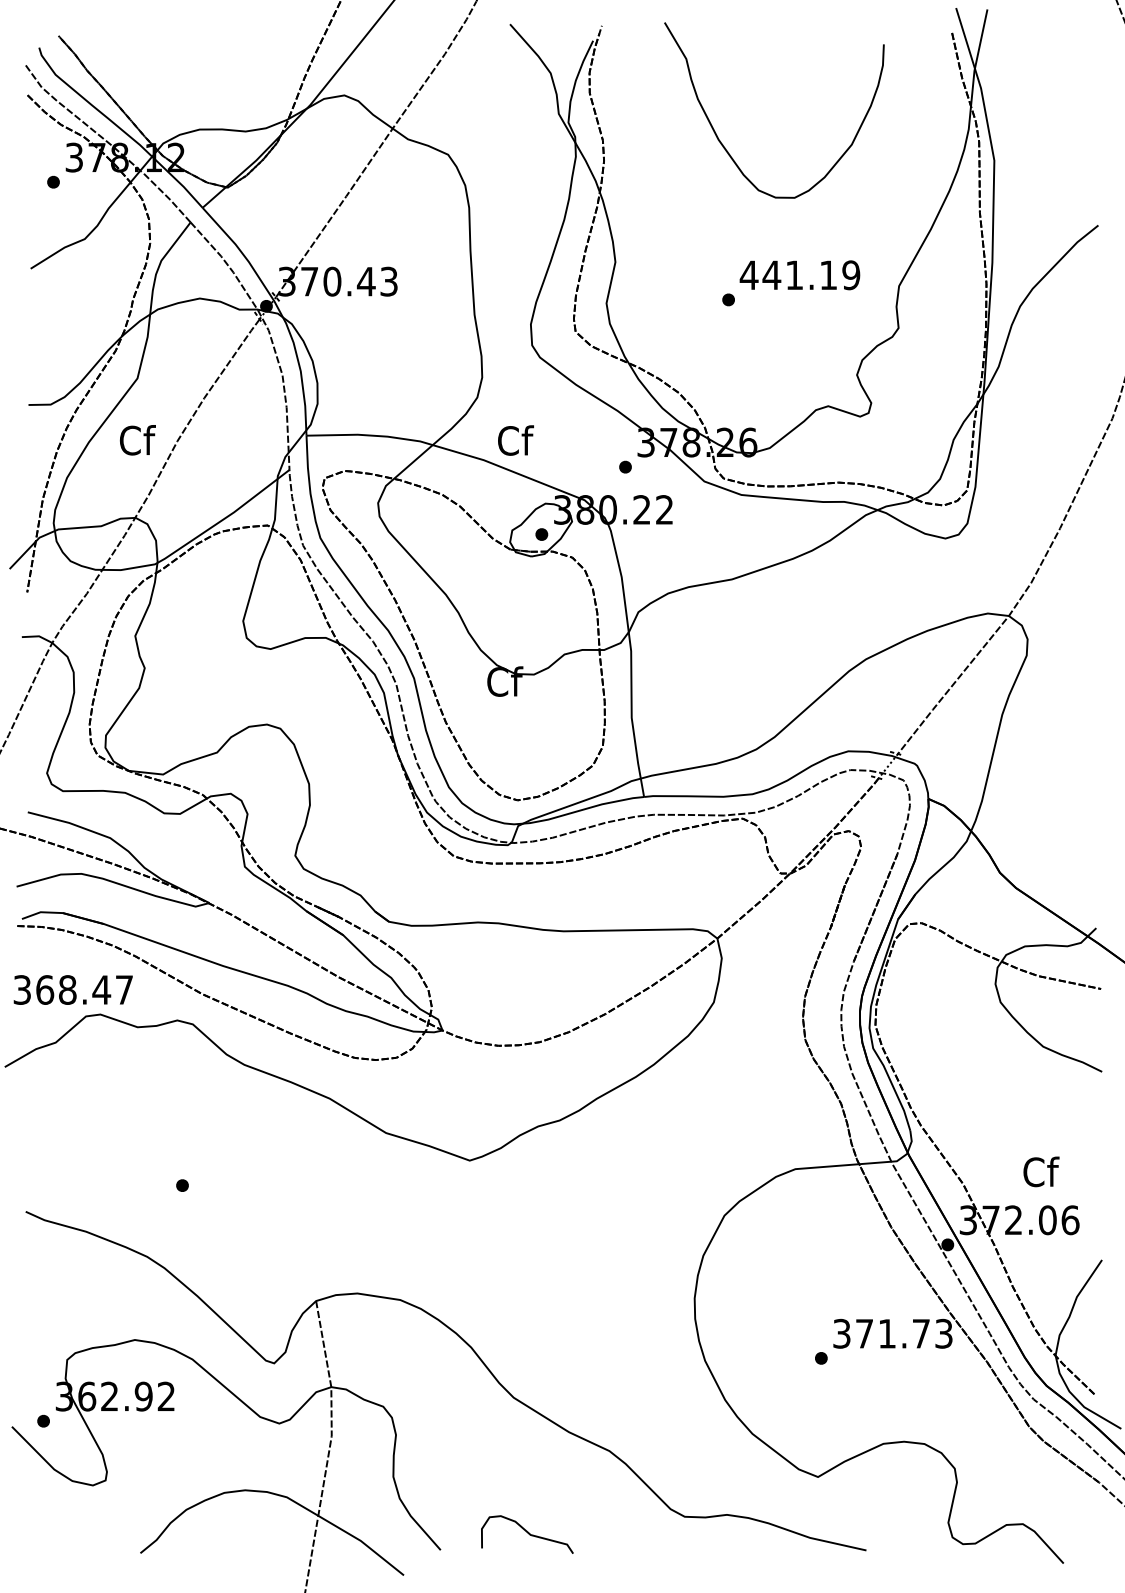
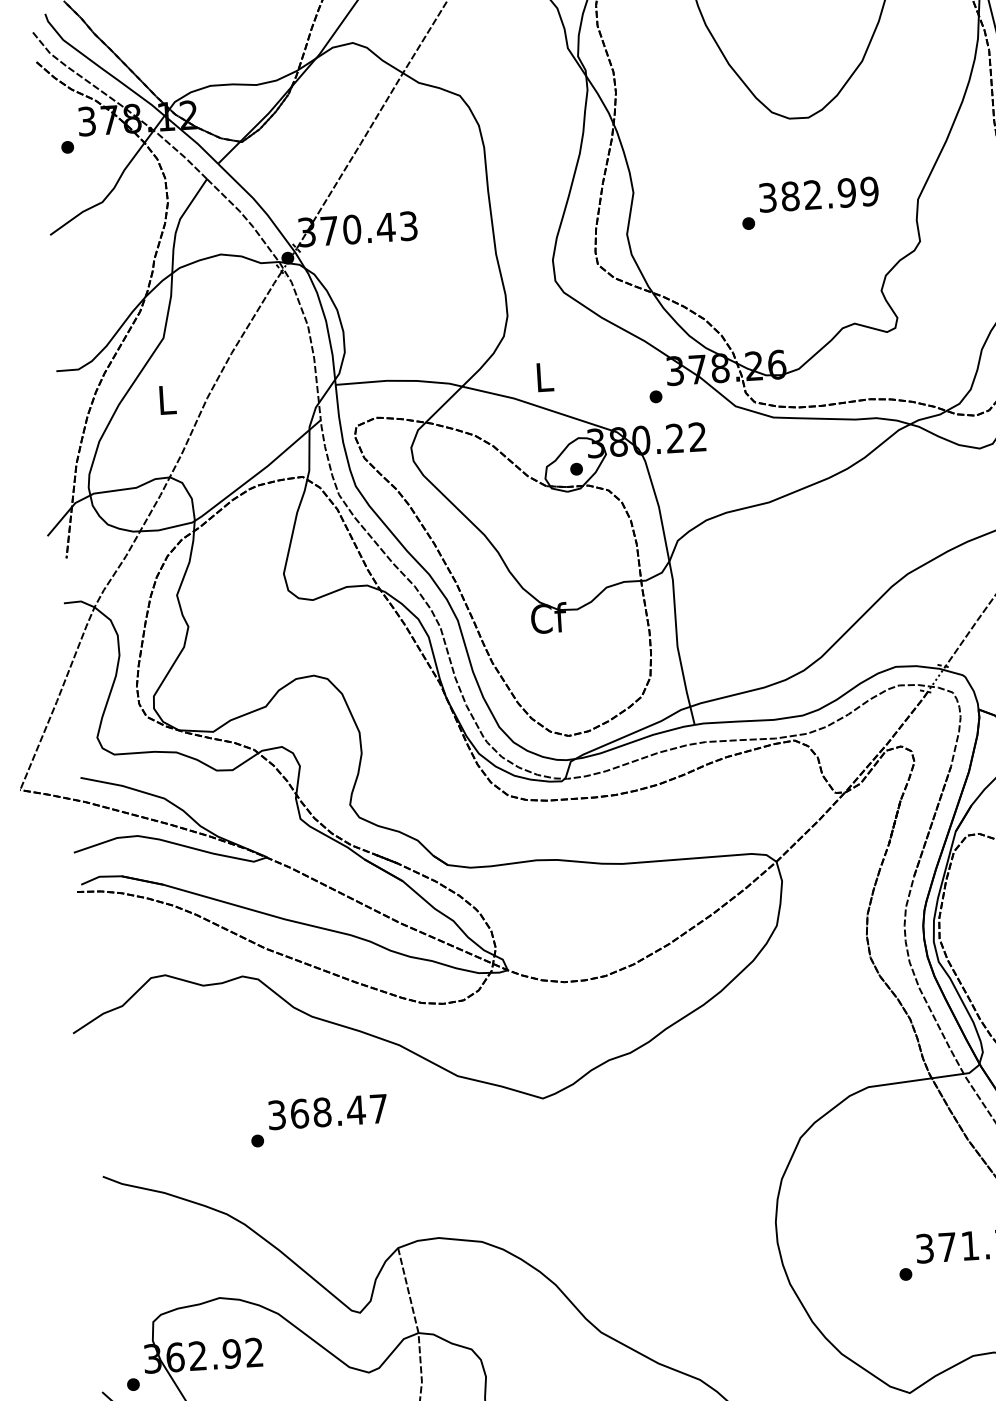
text: (788, 275) -> (807, 195), 441.19 -> 382.99
text: (137, 440) -> (167, 400), Cf -> L
text: (516, 440) -> (545, 376), Cf -> L
text: (72, 989) -> (327, 1111), moved

